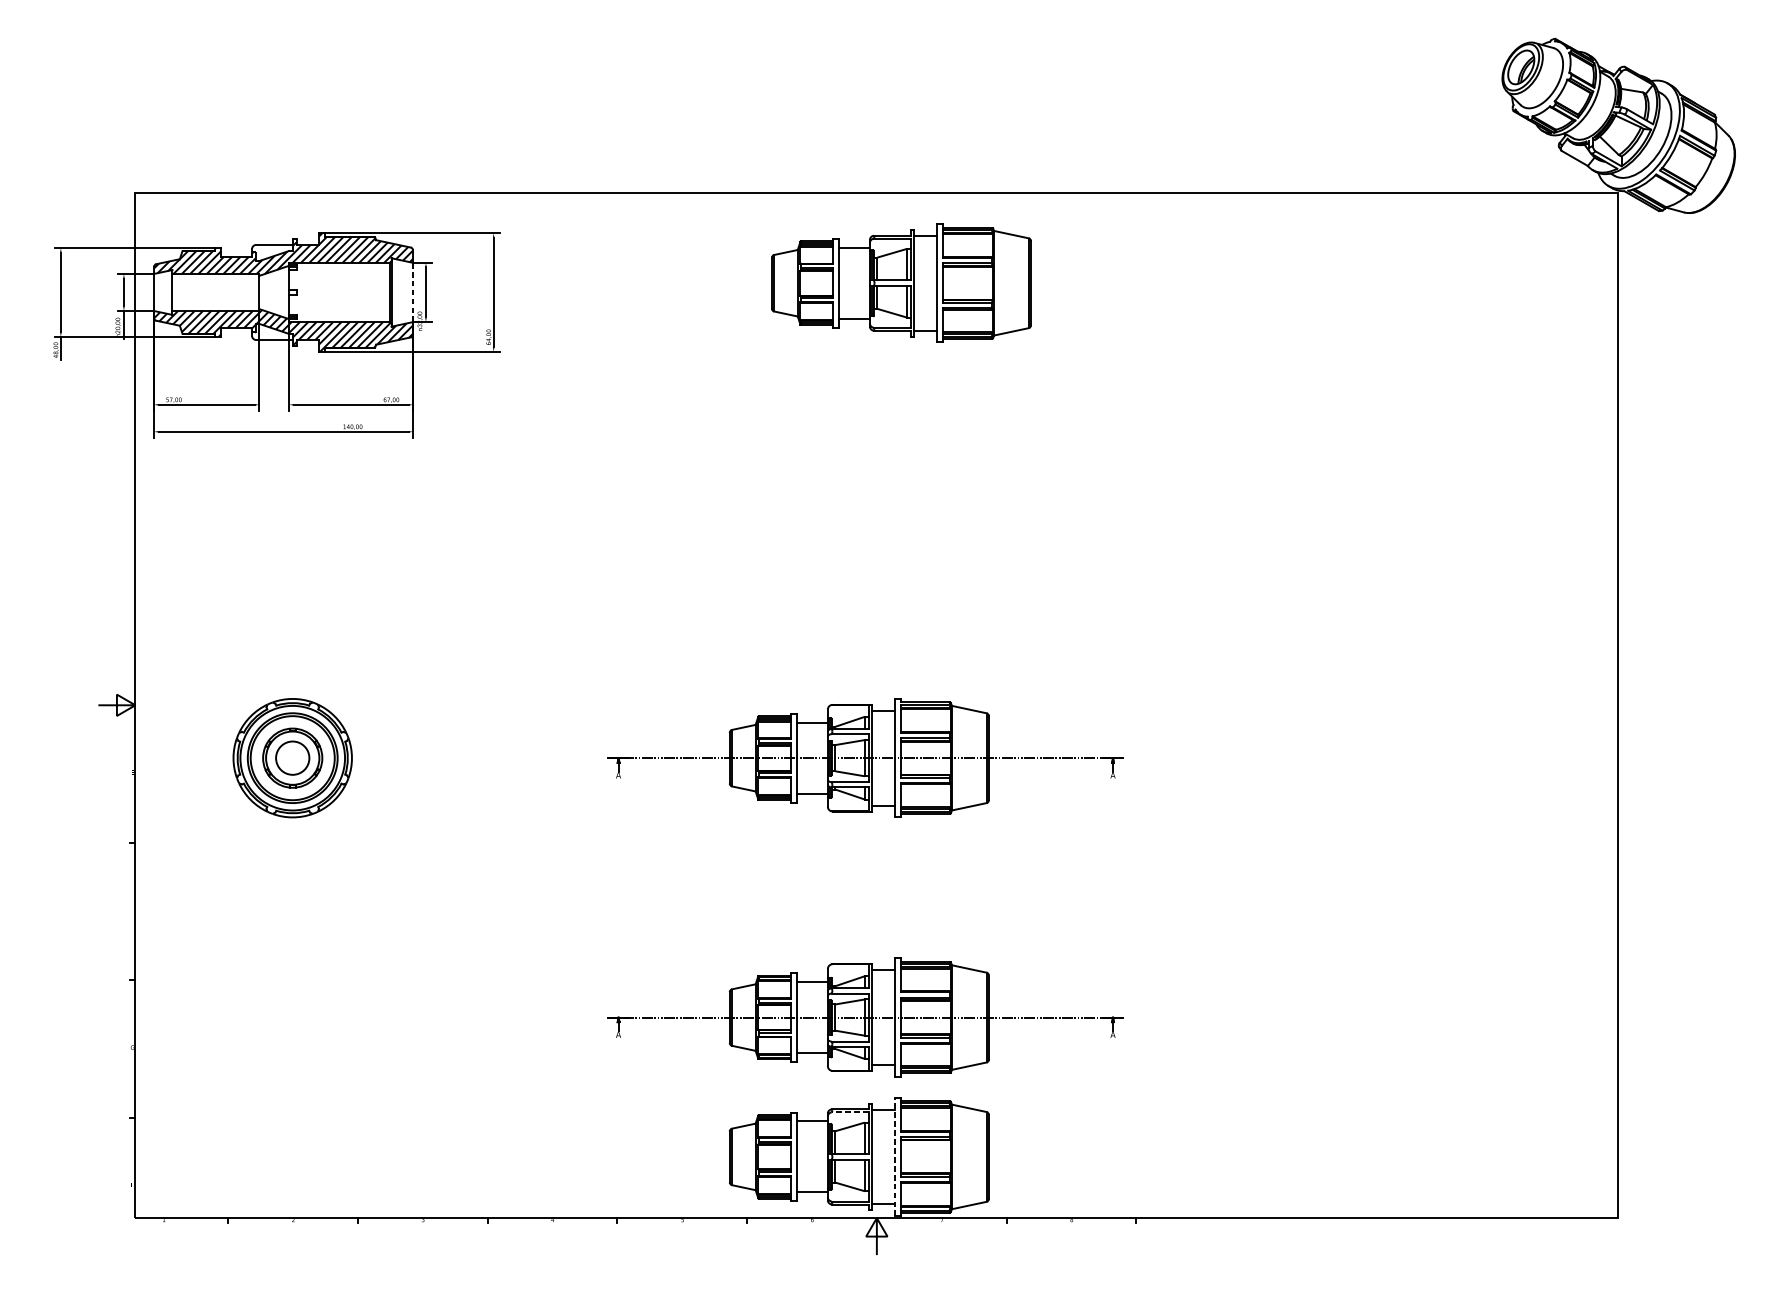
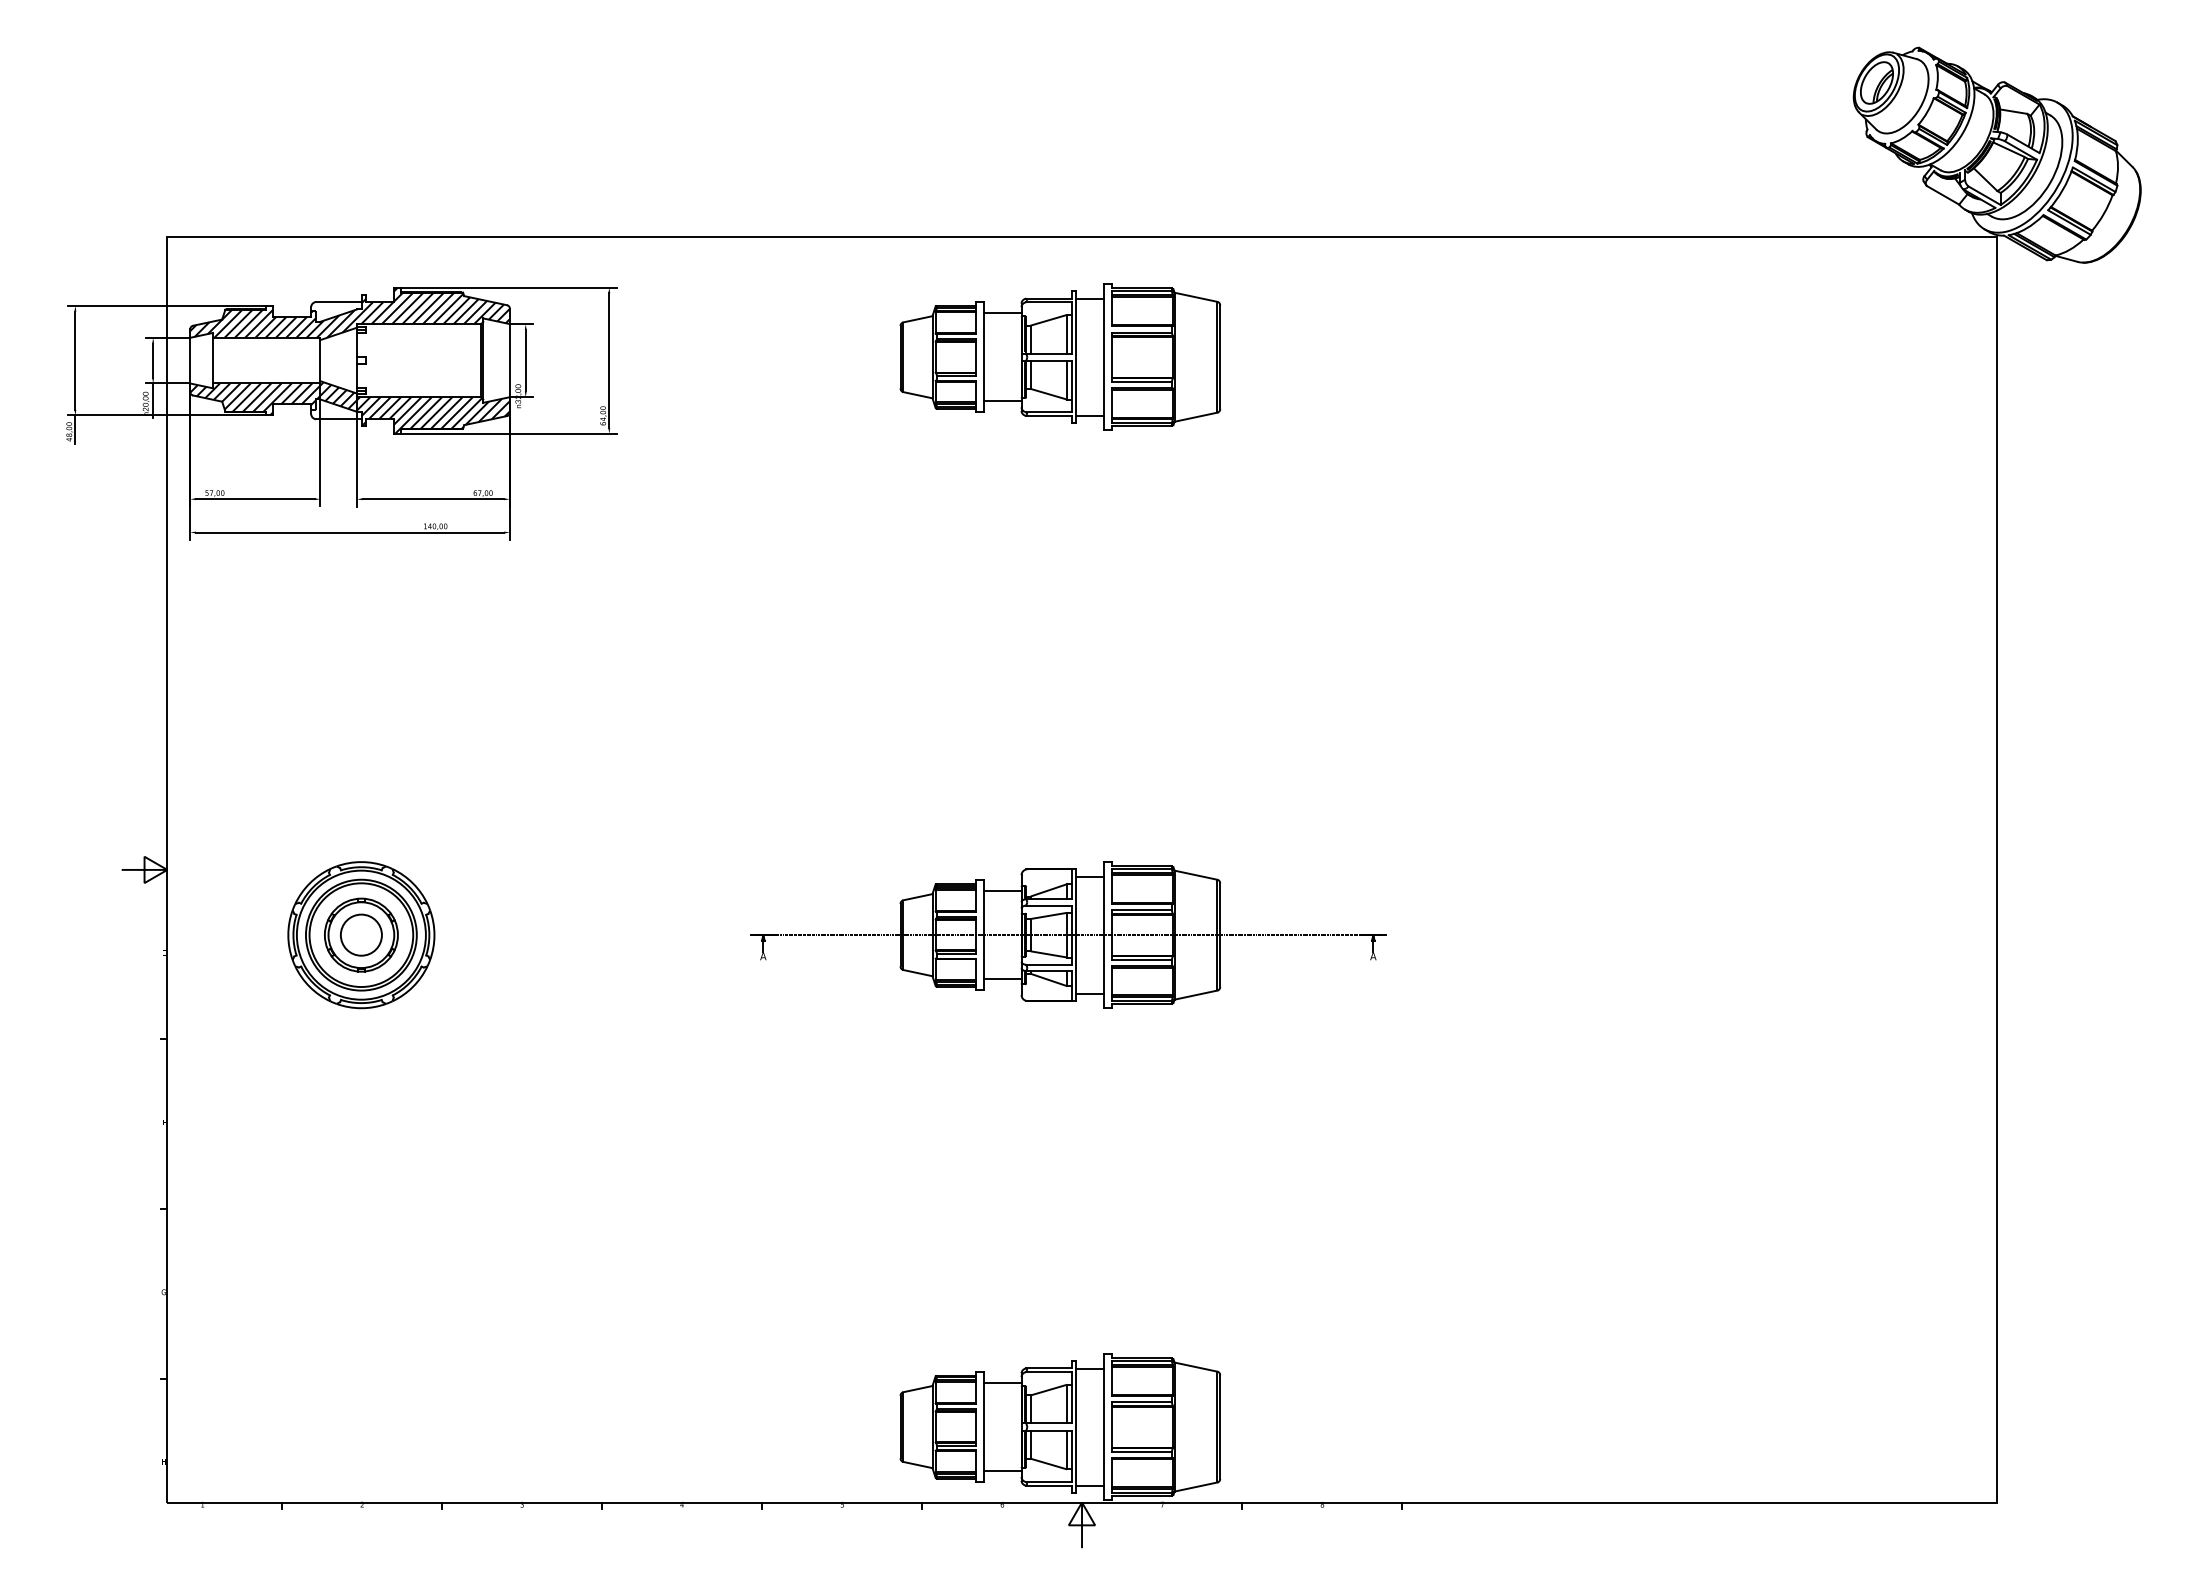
part: (901, 282) -> (1060, 356), moved
line: (412, 292) -> (509, 360), dashed -> solid
part: (865, 1017) -> (1068, 1254), removed
line: (850, 1112) -> (1049, 1372), dashed -> solid
line: (895, 1156) -> (1104, 1426), dashed -> solid

